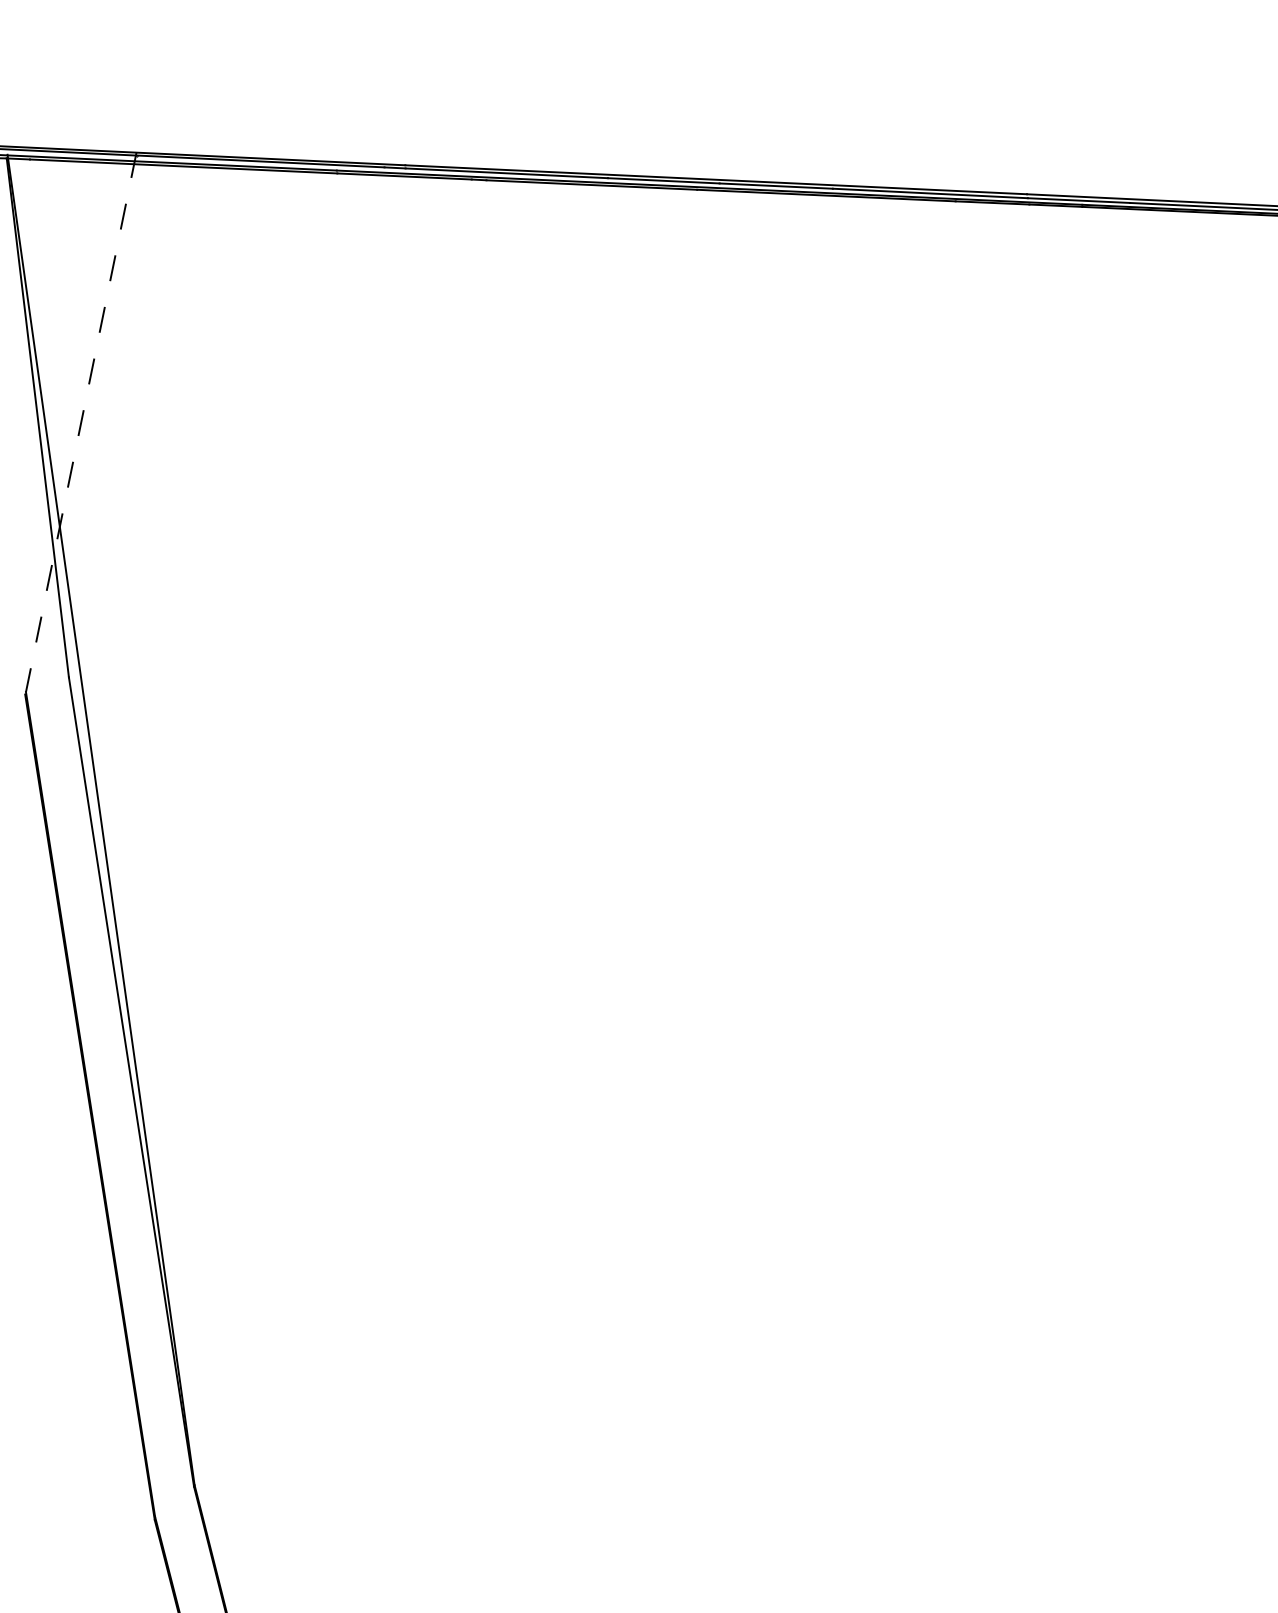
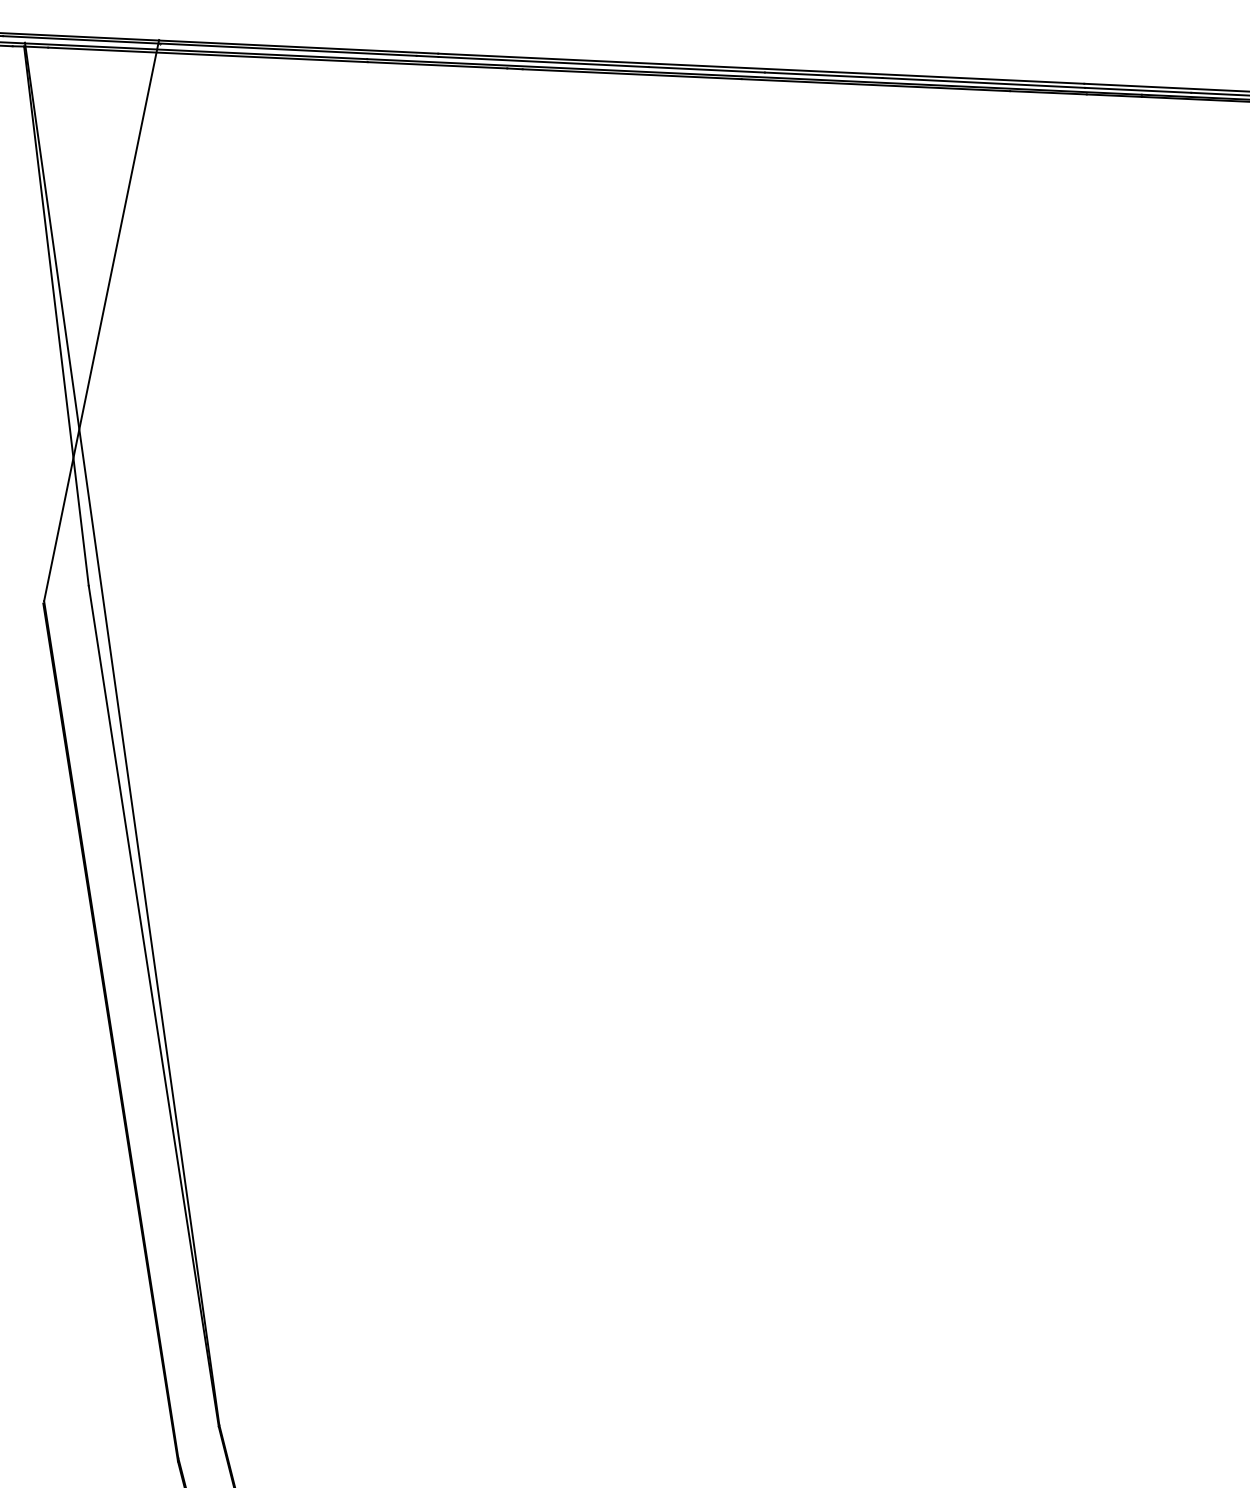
line: (81, 422) -> (101, 320), dashed -> solid

